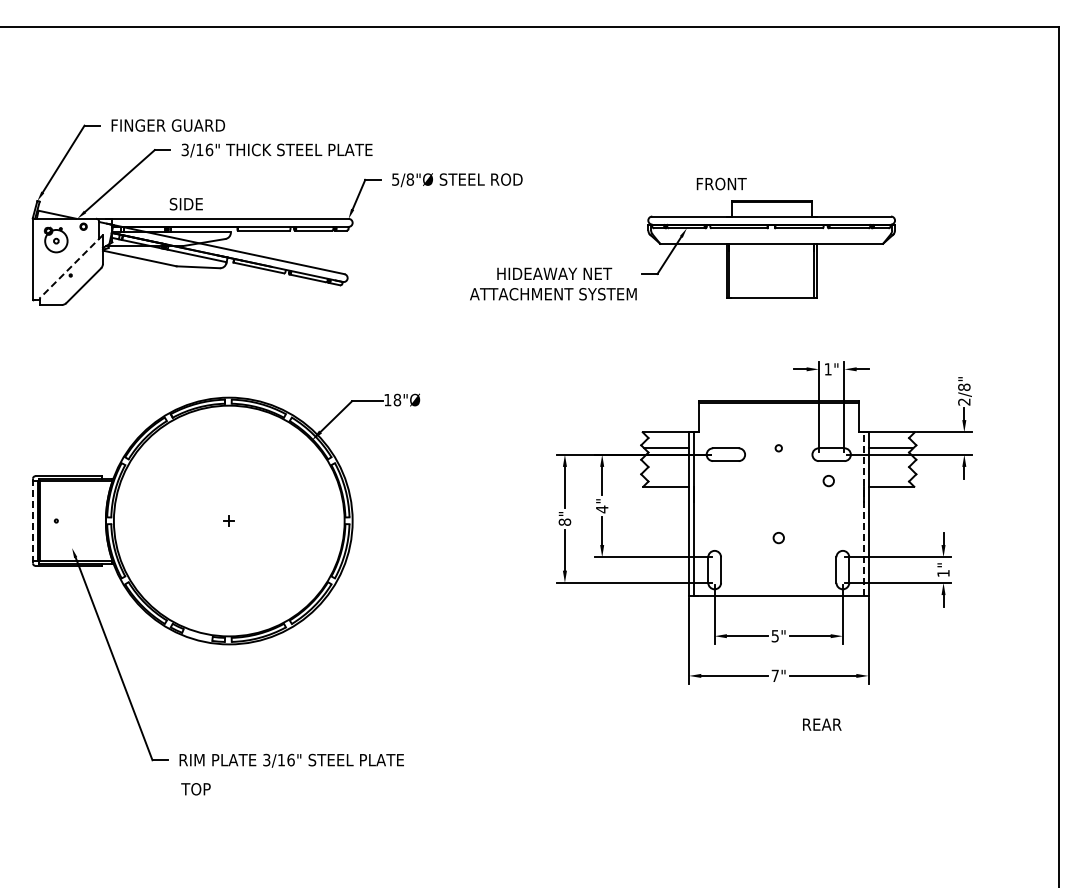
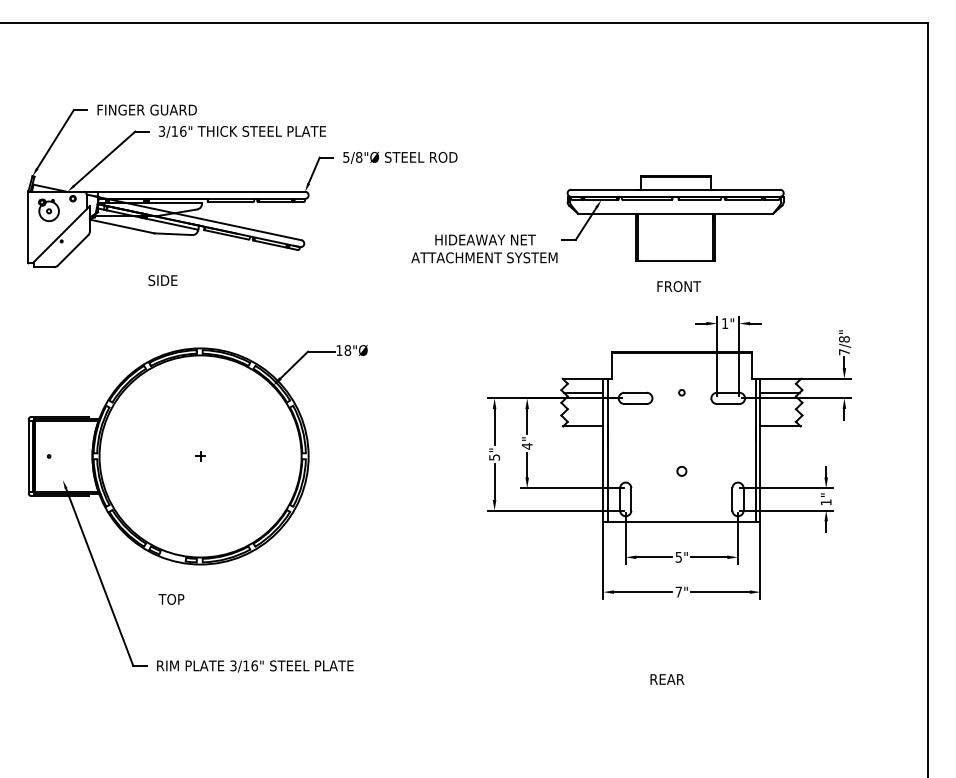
text: (721, 183) -> (679, 286), moved
text: (185, 204) -> (162, 280), moved
line: (71, 266) -> (62, 233), dashed -> solid
text: (964, 401) -> (844, 351), 2/8" -> 7/8"
circle: (828, 481) -> (725, 421), removed
line: (863, 514) -> (756, 450), dashed -> solid
line: (32, 520) -> (28, 456), dashed -> solid
text: (564, 521) -> (494, 456), 8" -> 5"
text: (822, 724) -> (667, 679), moved
text: (195, 789) -> (170, 599), moved

